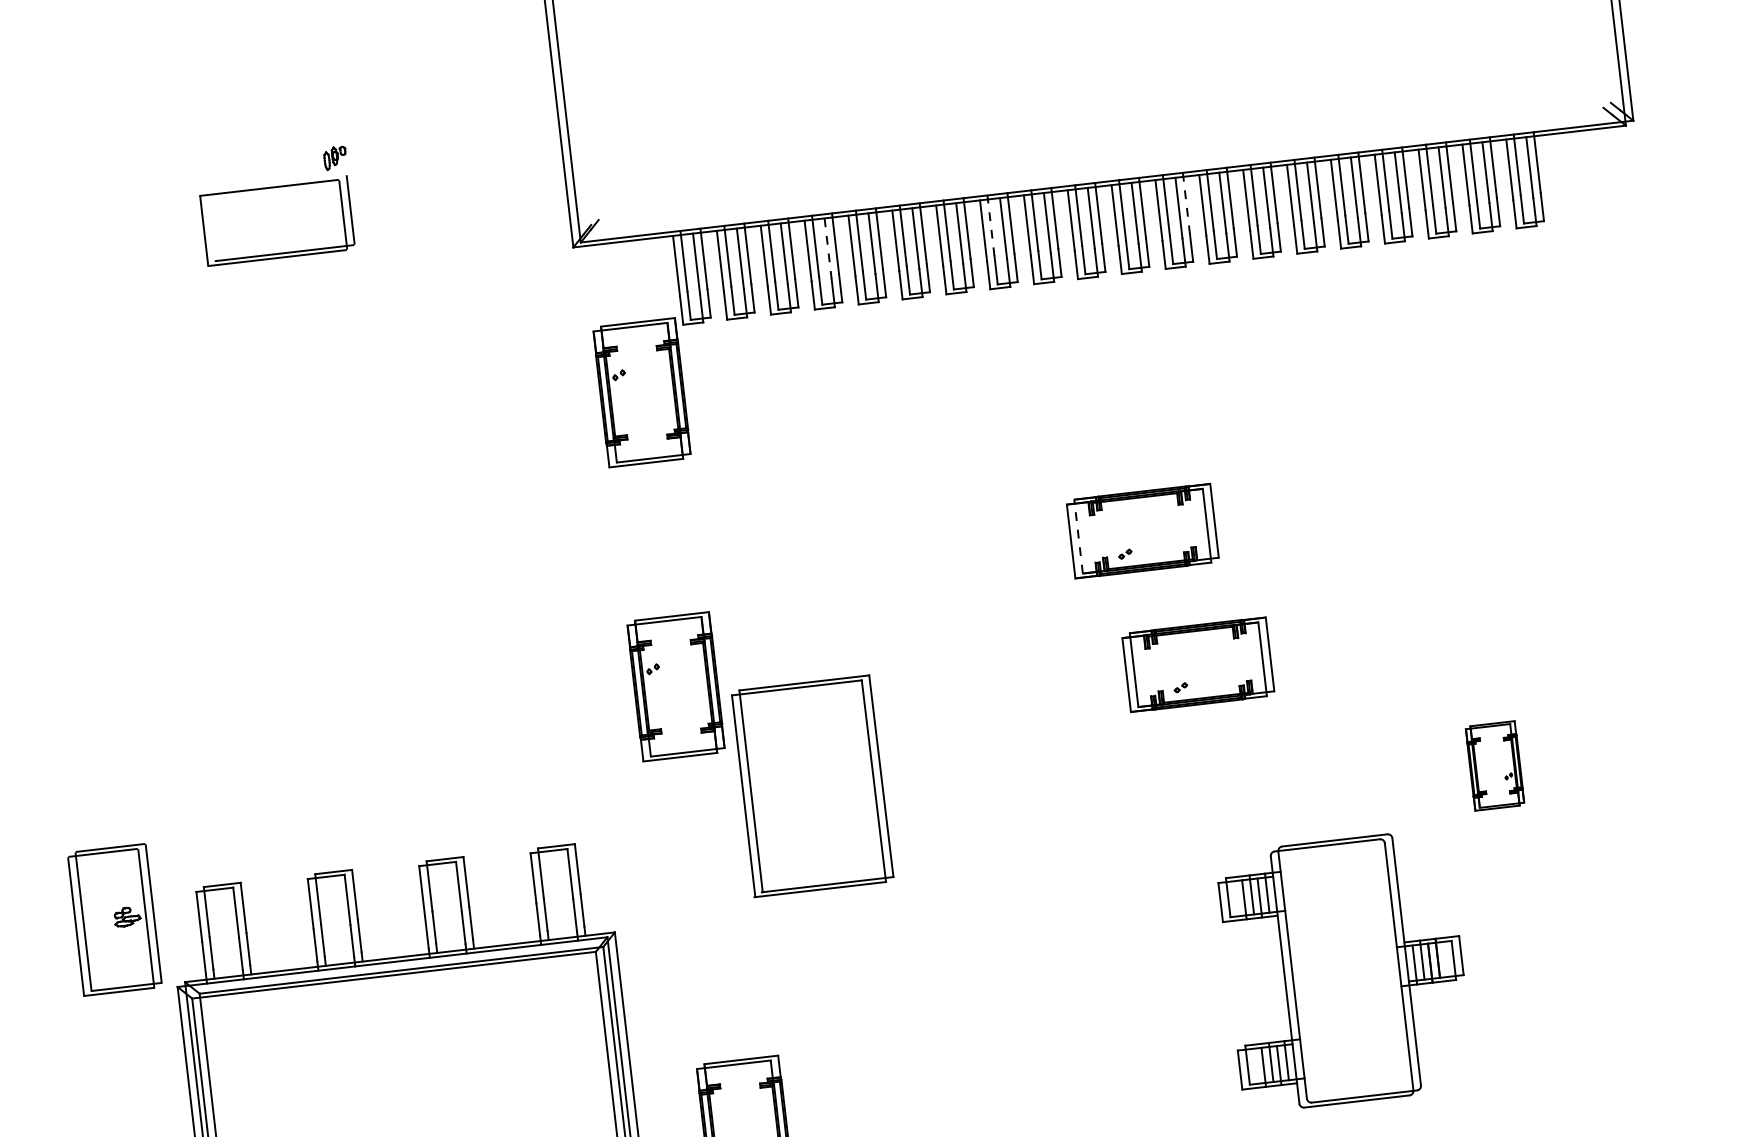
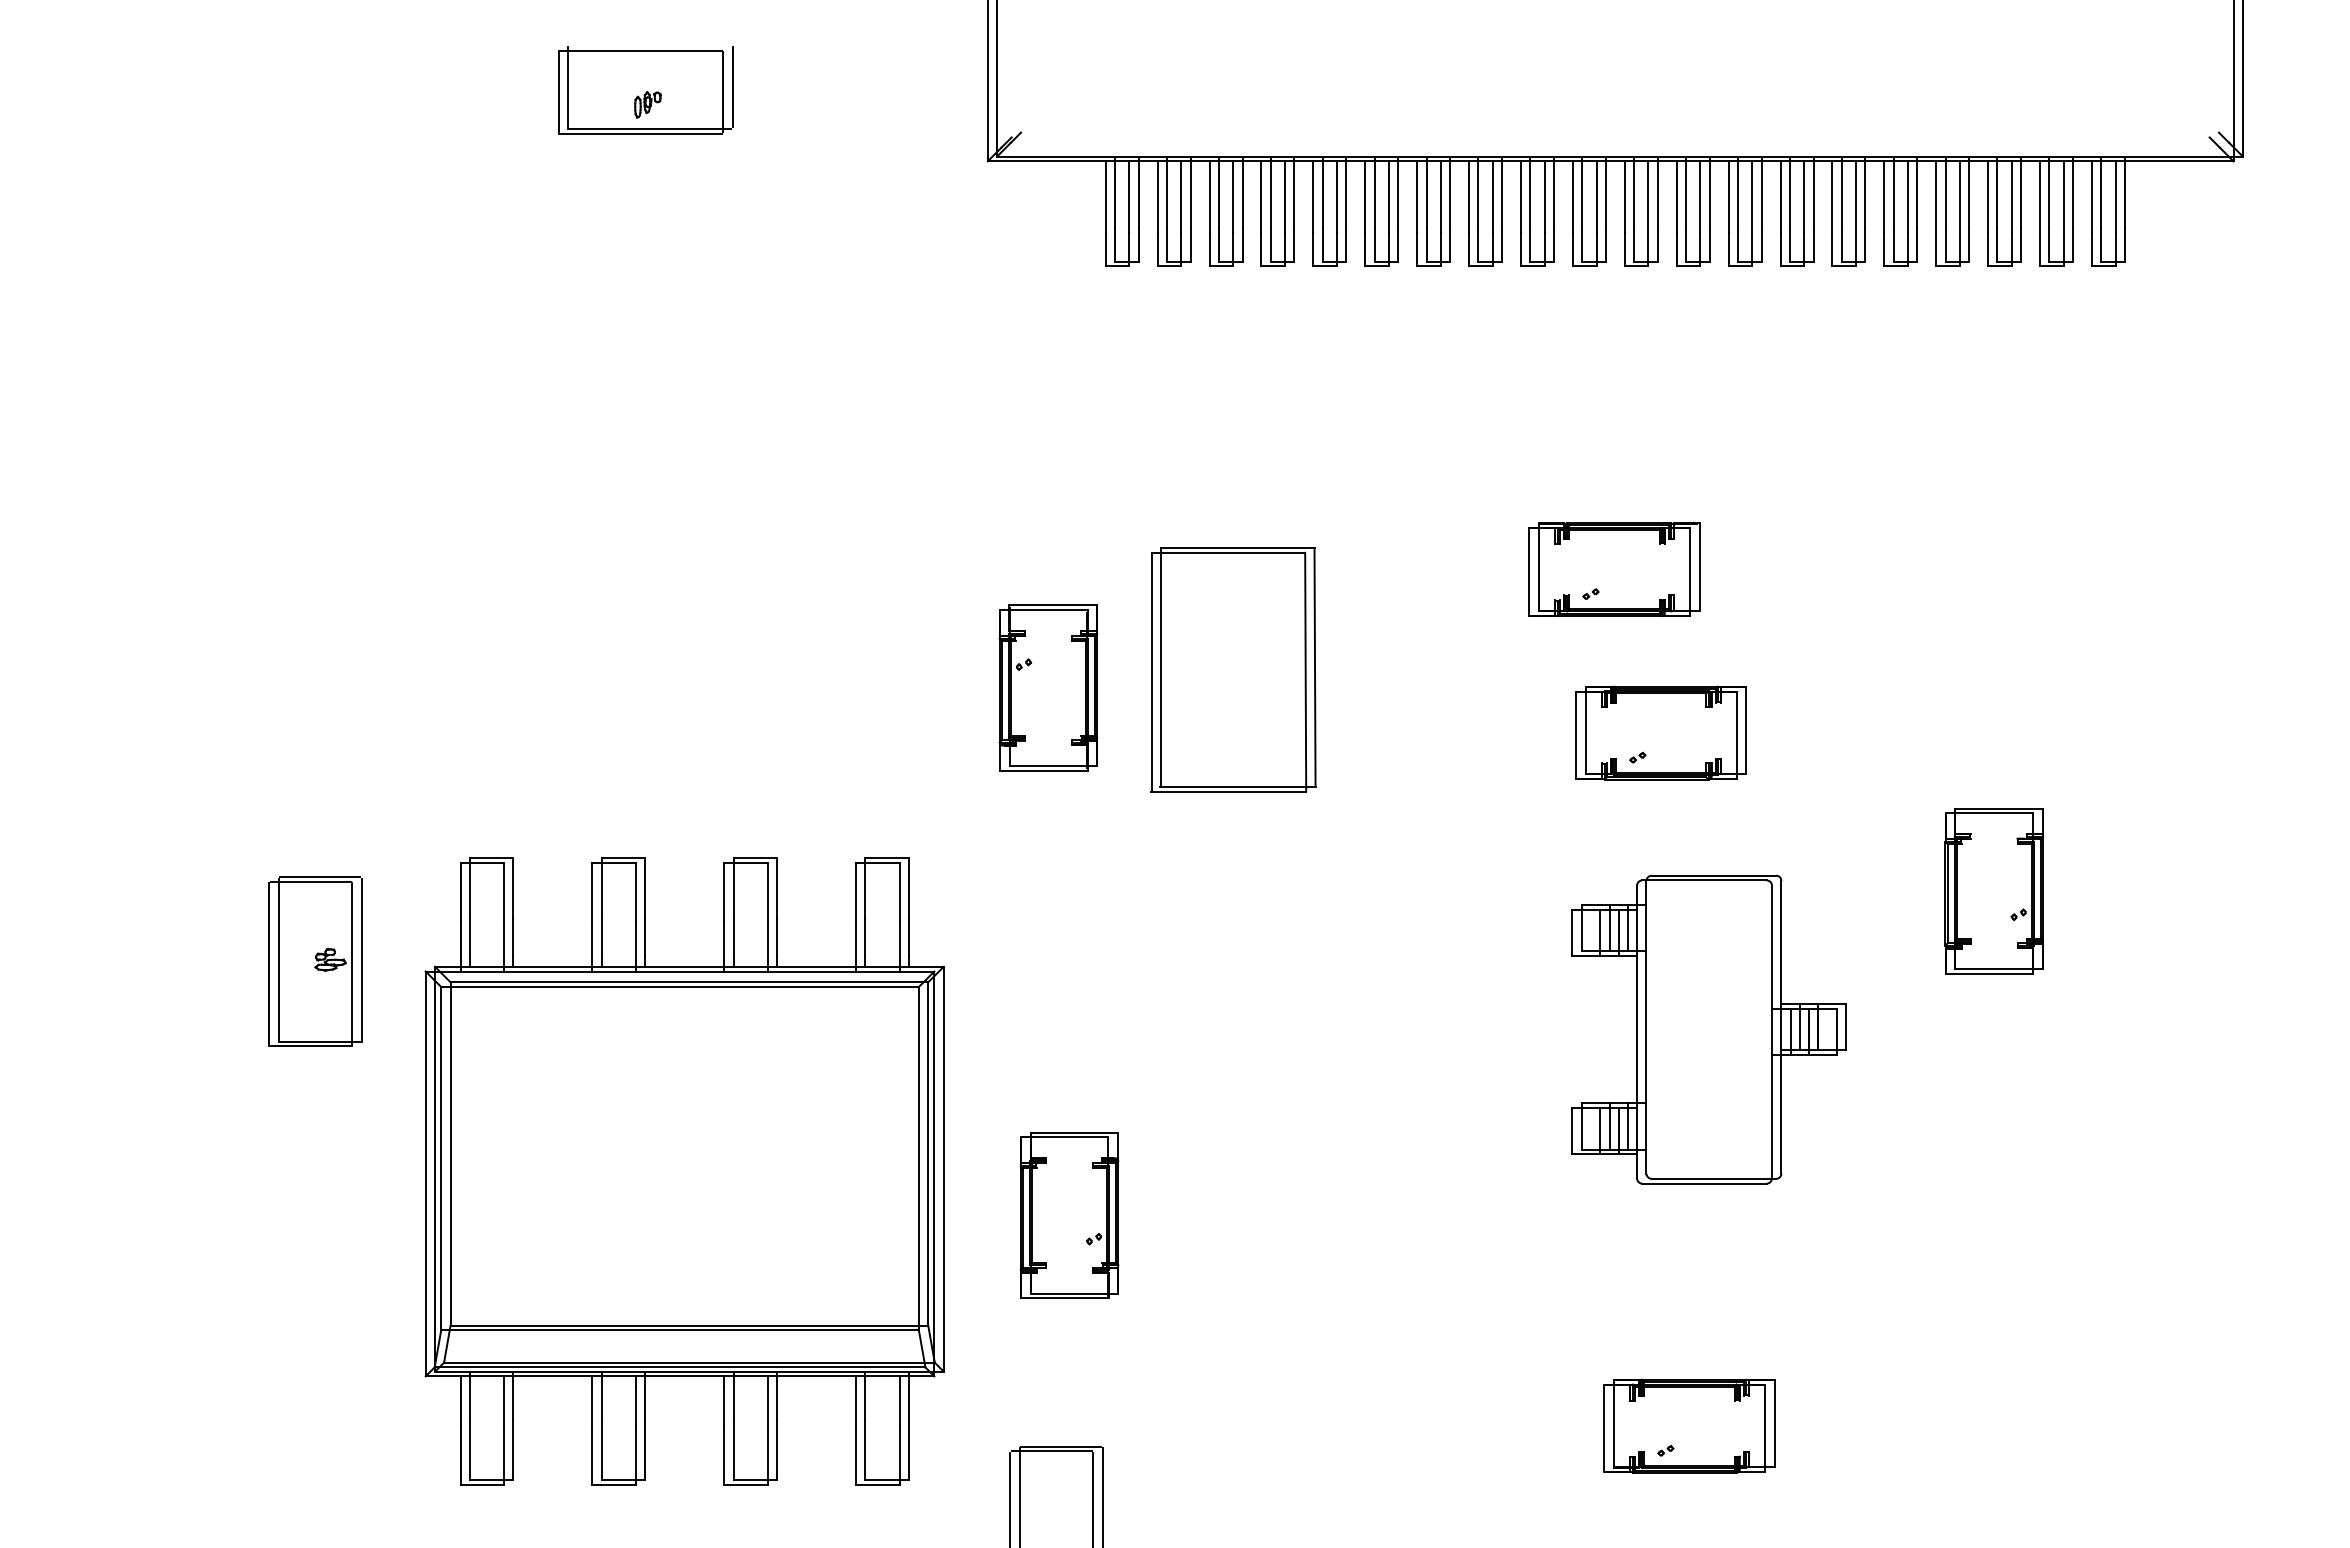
part: (334, 157) -> (647, 104), moved
line: (1186, 203) -> (1709, 192), dashed -> solid
line: (991, 225) -> (1478, 192), dashed -> solid
line: (211, 226) -> (568, 87), added
line: (828, 248) -> (1285, 197), dashed -> solid
part: (642, 392) -> (1048, 339), removed
line: (1078, 536) -> (1538, 567), dashed -> solid
part: (1494, 766) -> (1993, 891), size x1.67
part: (812, 785) -> (1233, 669), moved
part: (114, 919) -> (315, 961), moved
part: (1345, 970) -> (1708, 1029), moved

